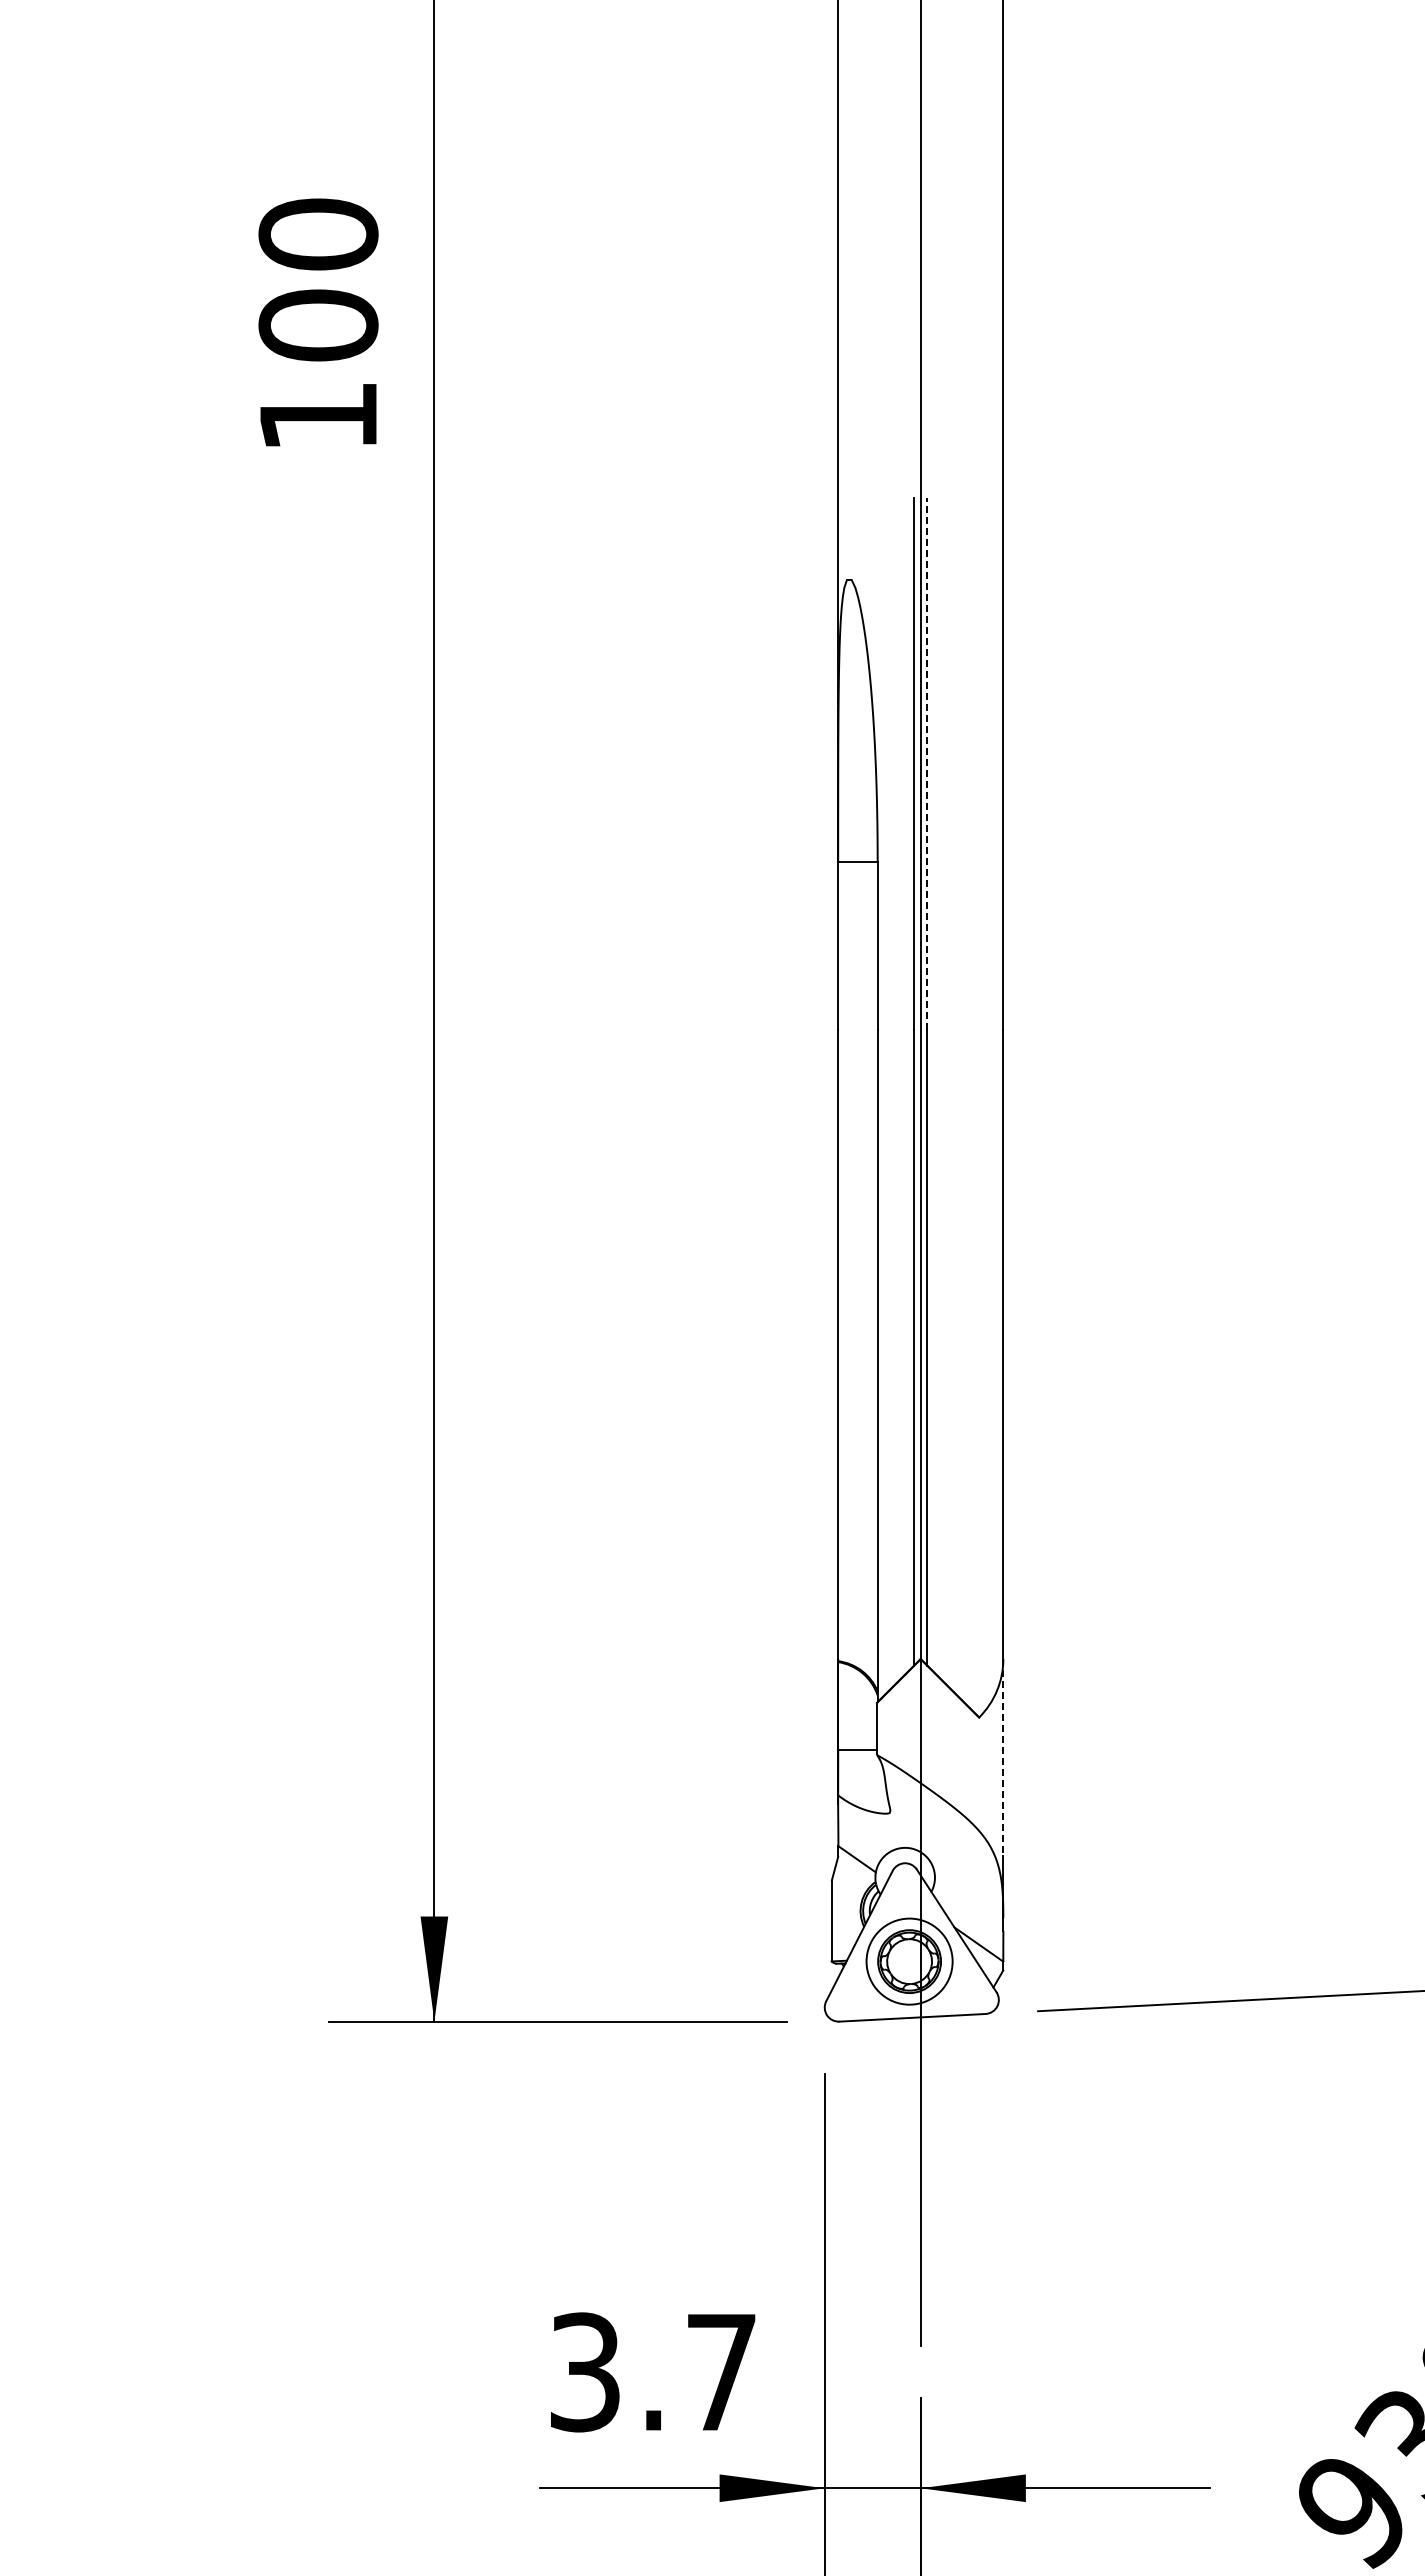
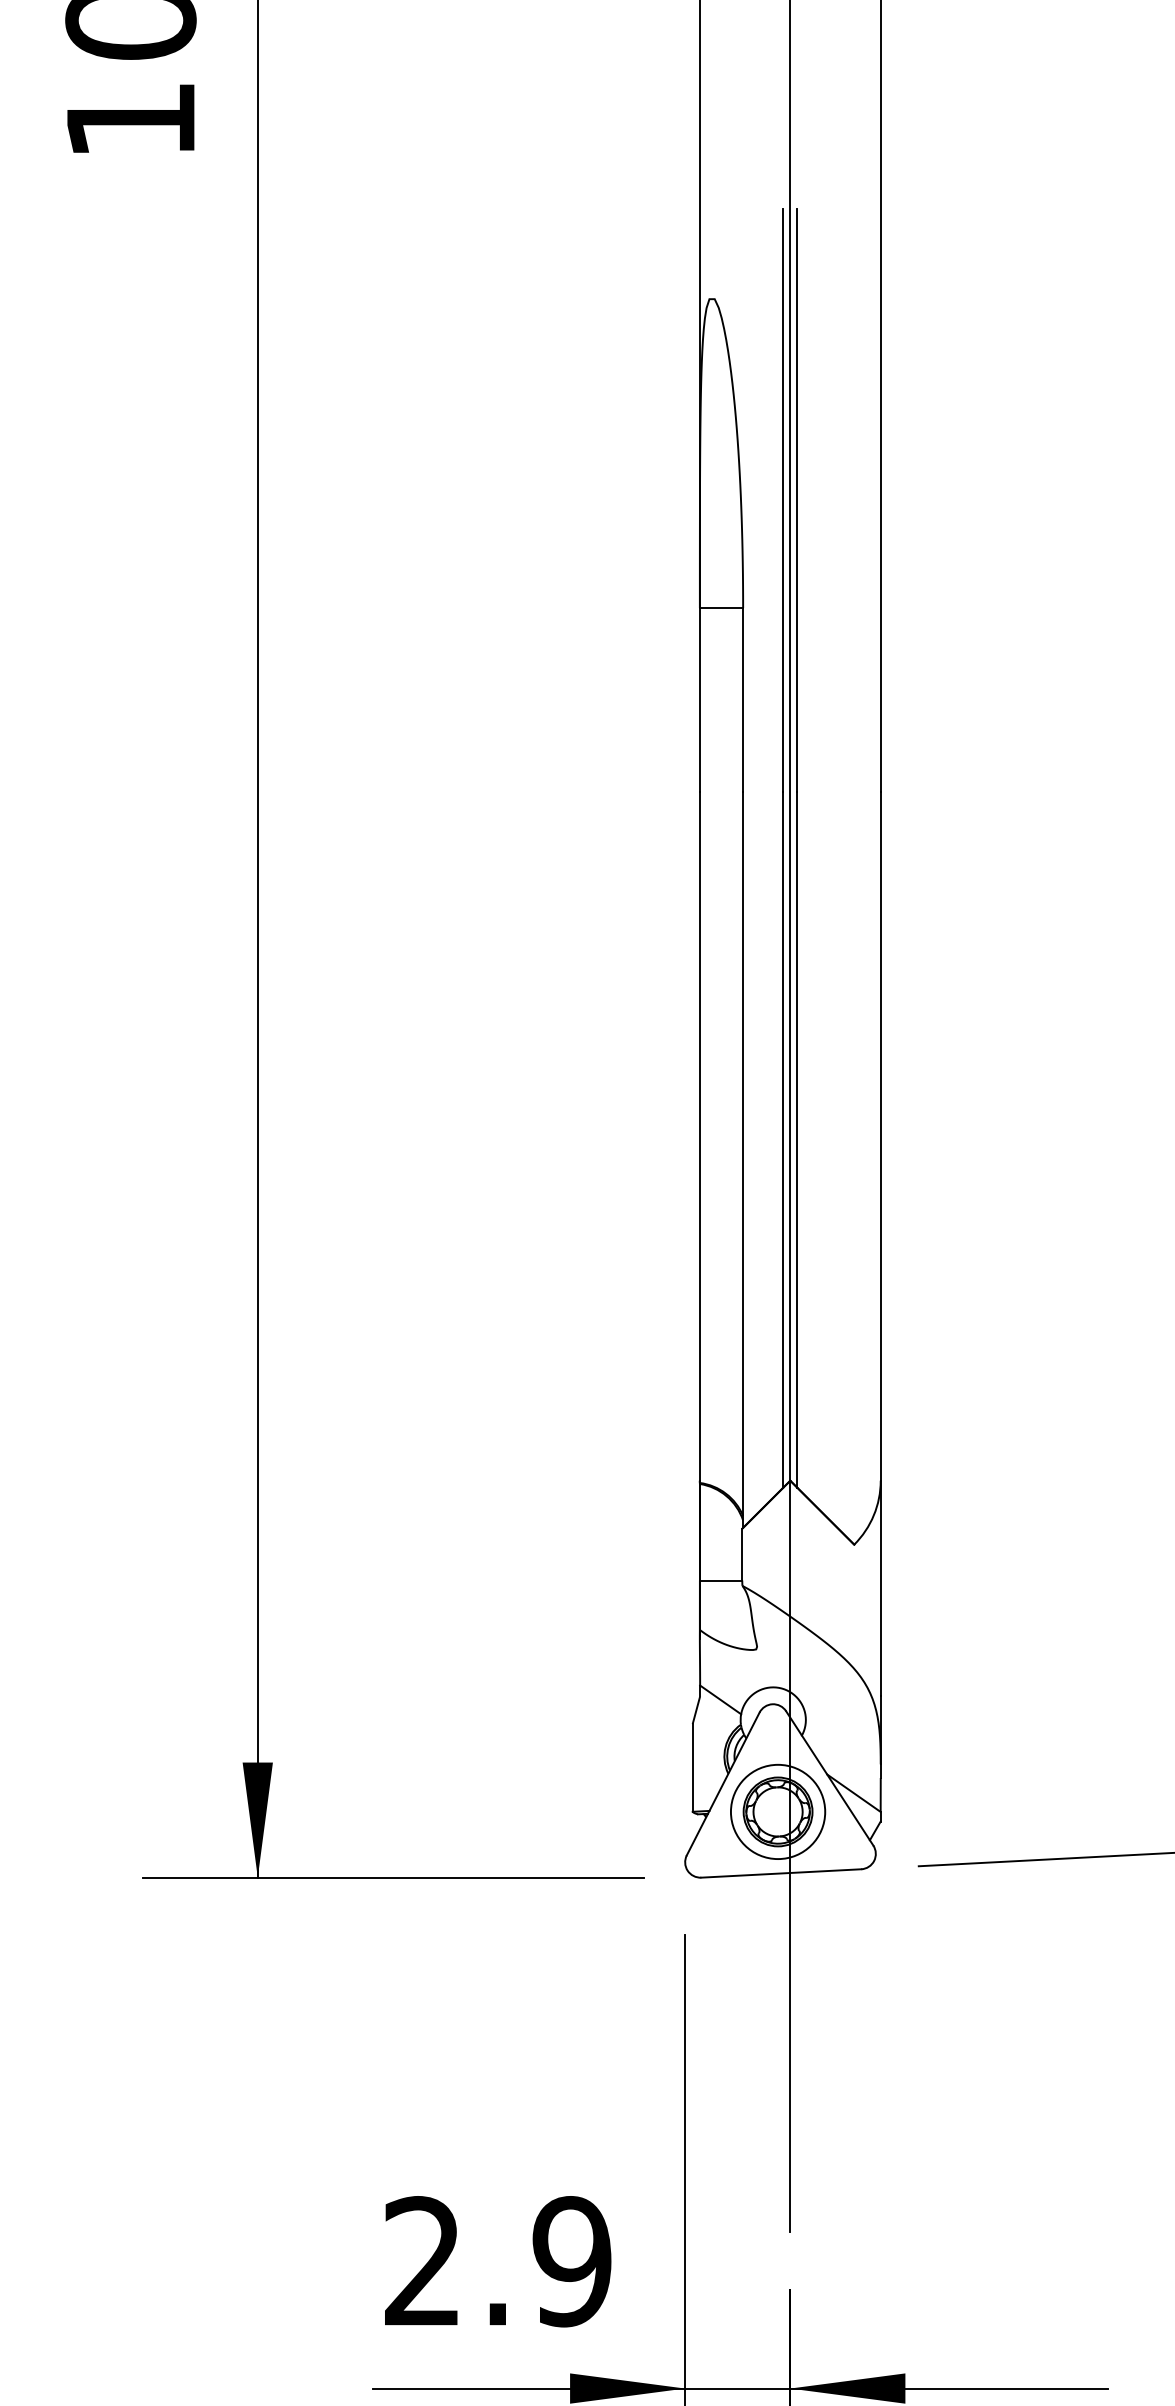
line: (927, 763) -> (797, 500), dashed -> solid
line: (1003, 1757) -> (880, 1588), dashed -> solid
text: (653, 2372) -> (497, 2261), 3.7 -> 2.9

